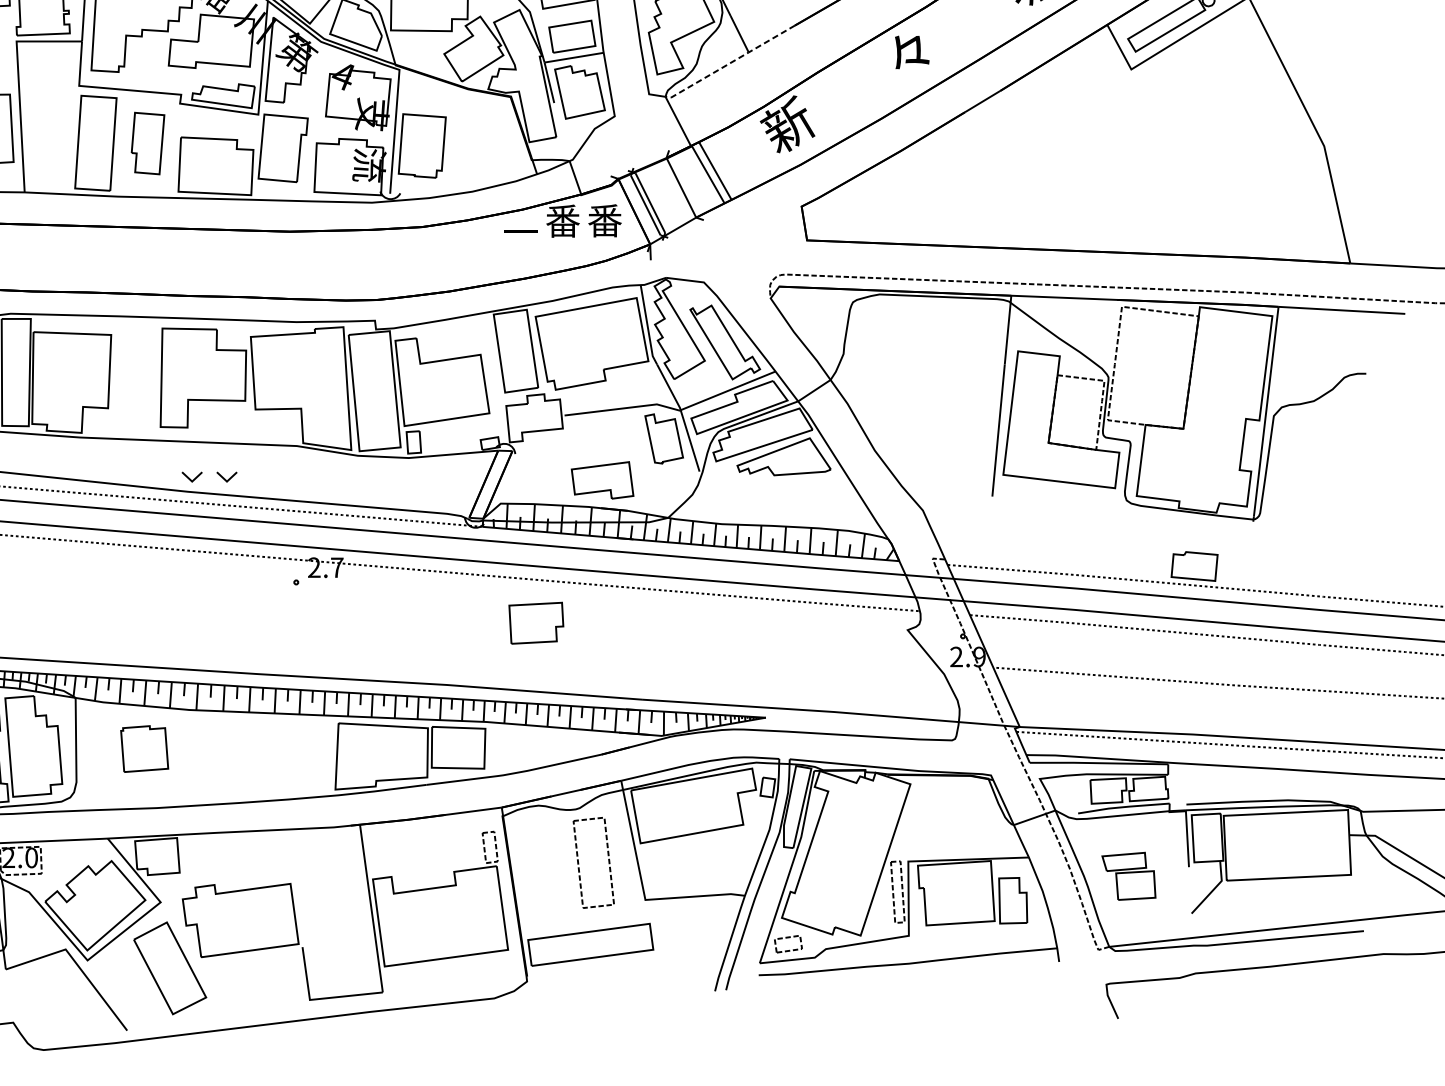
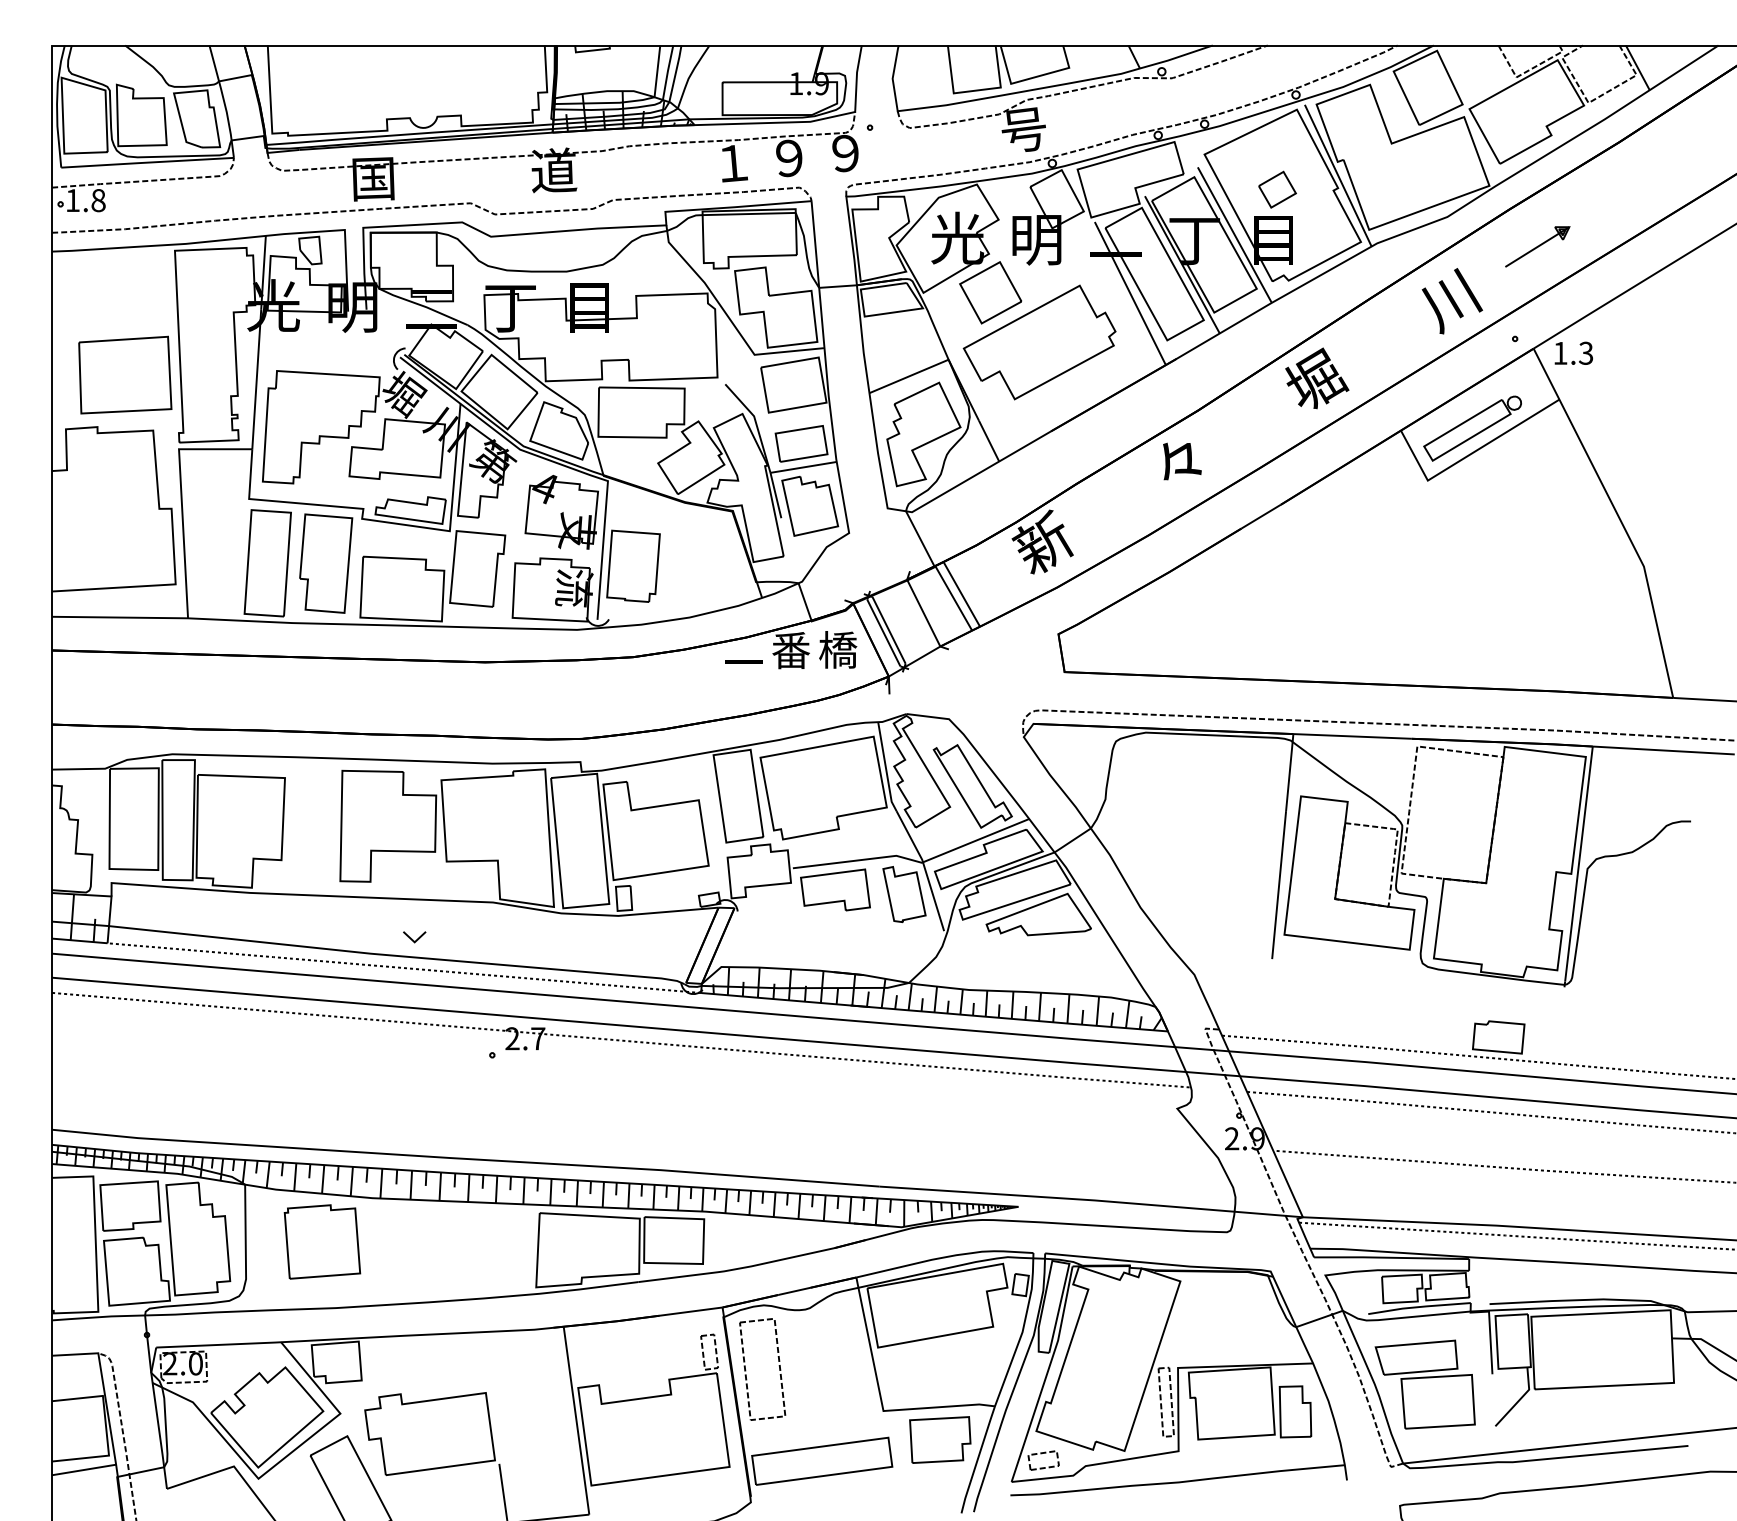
line: (730, 63) -> (978, 473), dashed -> solid
part: (148, 143) -> (326, 563), size x1.43
text: (605, 220) -> (838, 649), 番 -> 橋
part: (192, 477) -> (375, 937), removed
part: (602, 479) -> (835, 889), moved
part: (536, 622) -> (940, 1439), moved
part: (144, 748) -> (322, 1241), size x1.43
part: (579, 863) -> (746, 1370), moved
part: (1128, 876) -> (1424, 1384), size x1.67

